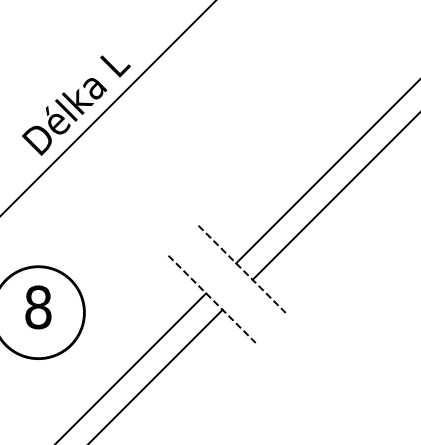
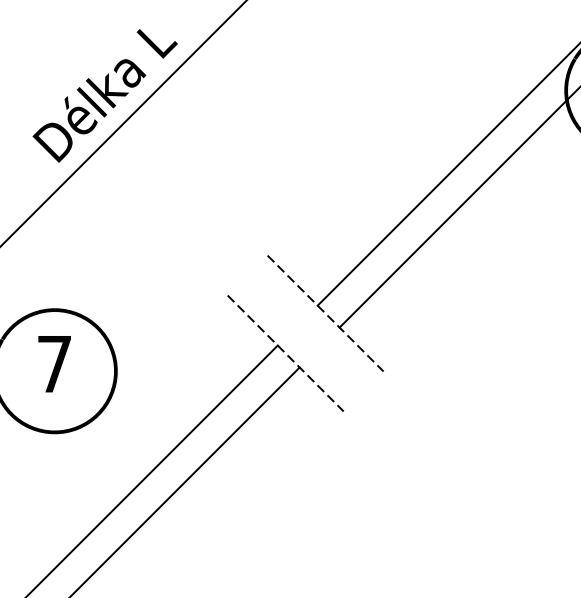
text: (38, 307) -> (54, 364), 8 -> 7

